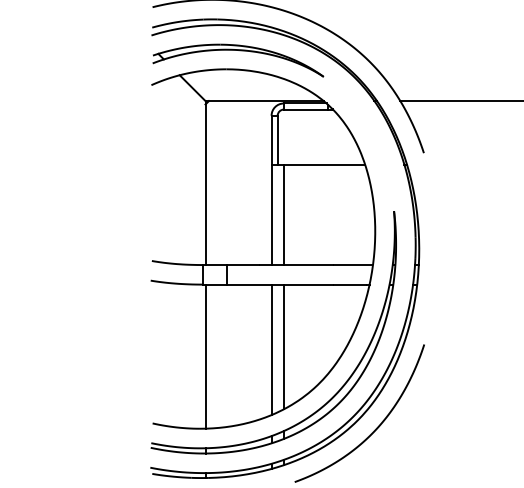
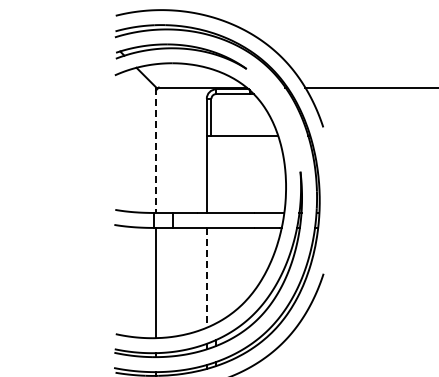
line: (205, 183) -> (156, 150), solid -> dashed
line: (284, 214) -> (216, 174), removed
line: (284, 346) -> (216, 275), removed
line: (271, 349) -> (206, 277), solid -> dashed

